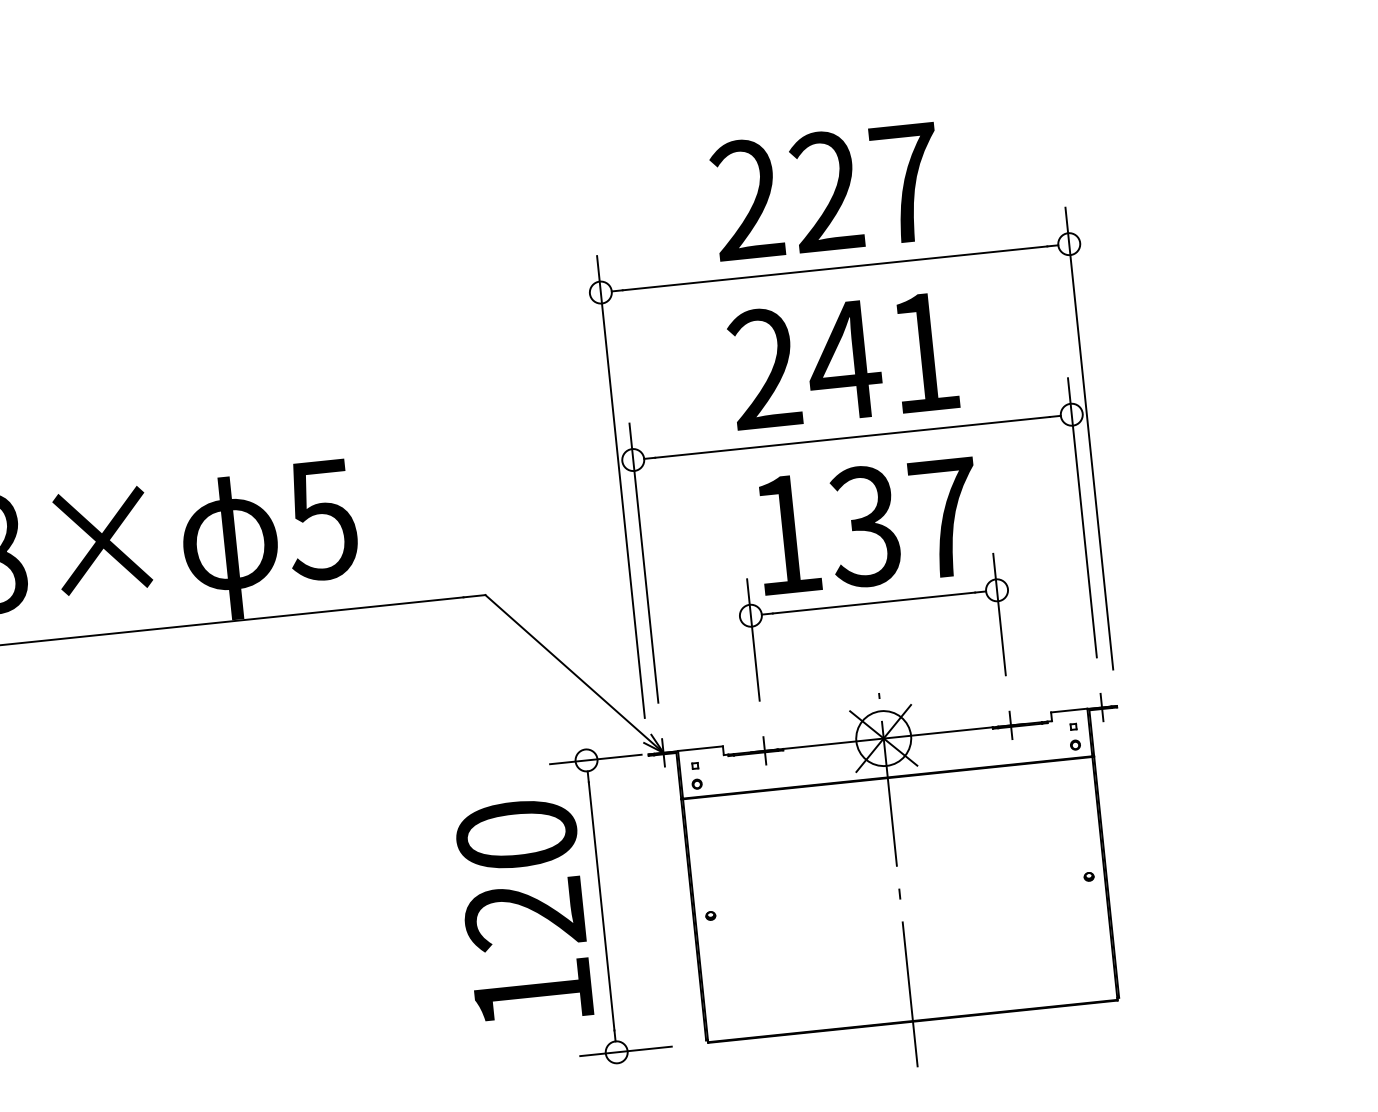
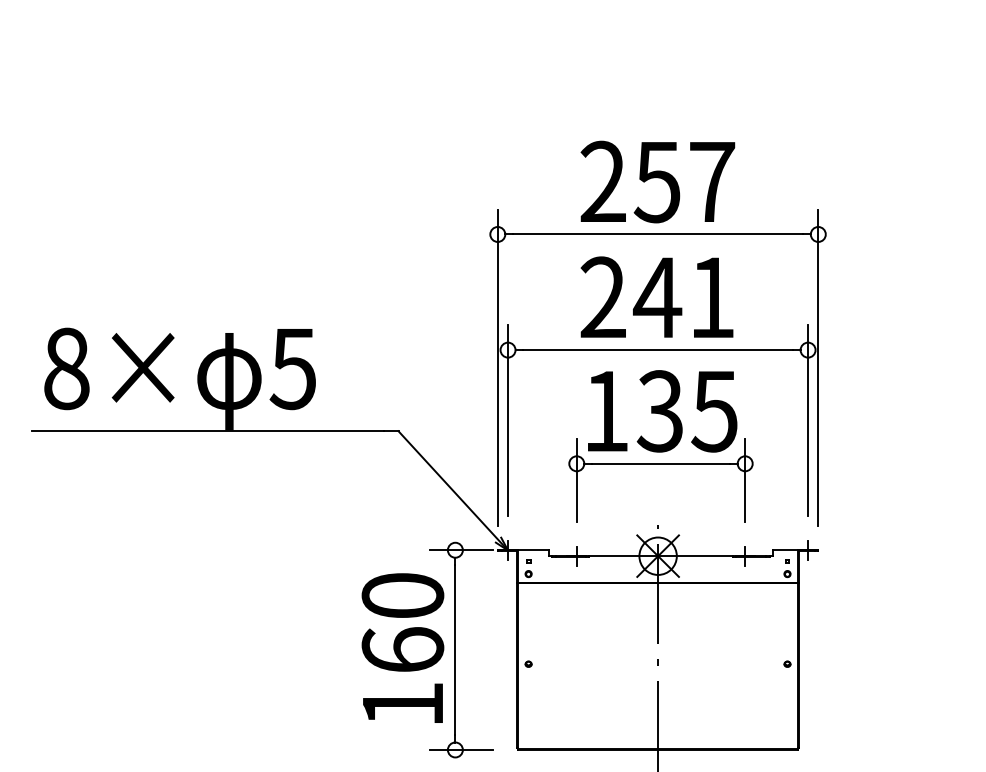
text: (824, 191) -> (656, 181), 227 -> 257
text: (944, 518) -> (714, 411), 137 -> 135
text: (524, 914) -> (402, 650), 120 -> 160

